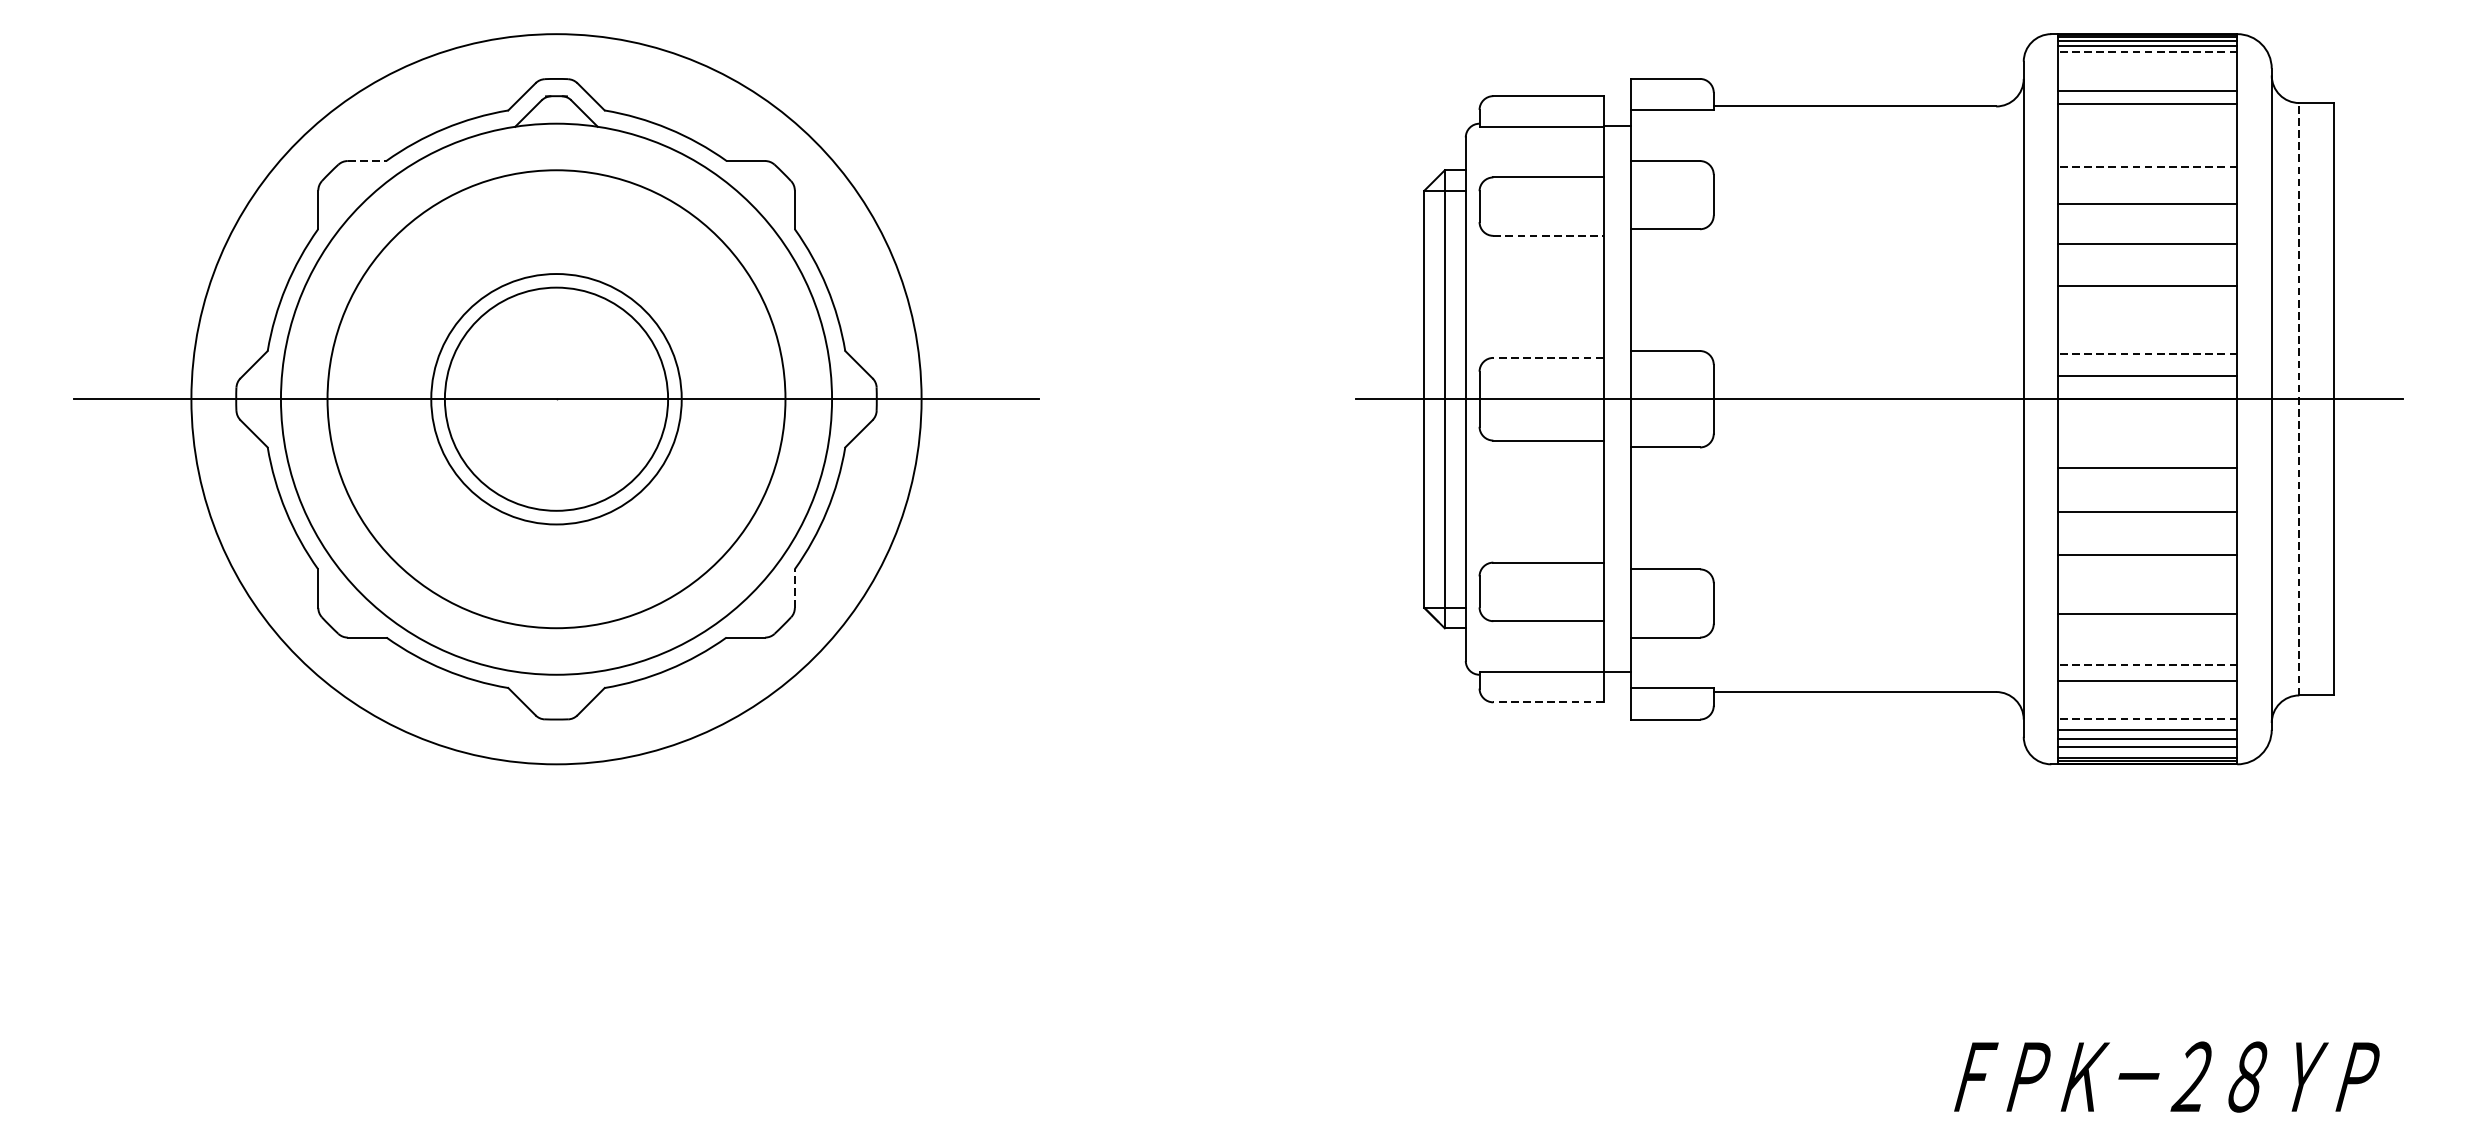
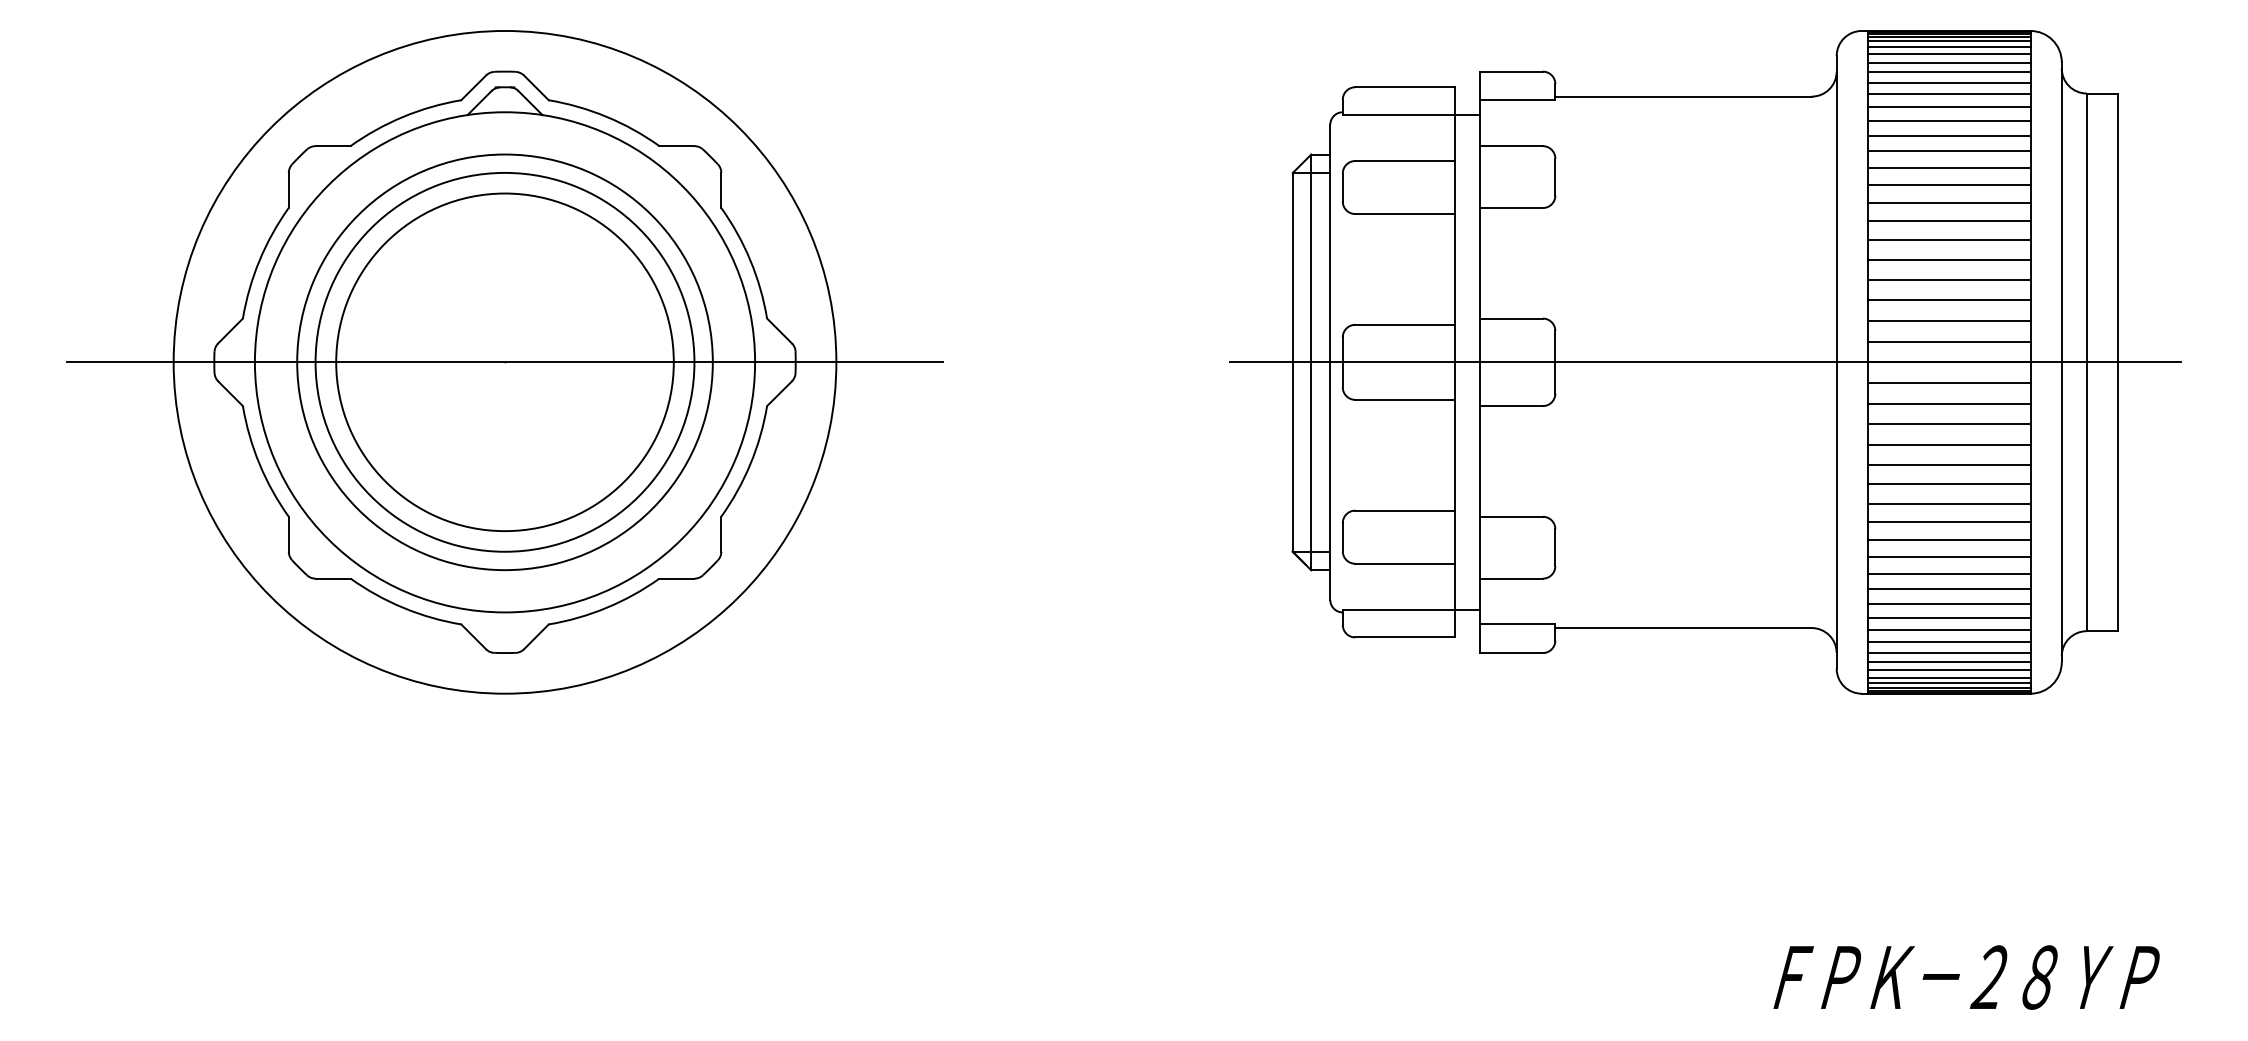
line: (2146, 52) -> (1948, 47), dashed -> solid
line: (2146, 60) -> (1948, 54), added
line: (2146, 68) -> (1948, 62), added
line: (2146, 79) -> (1948, 72), added
line: (2146, 118) -> (1948, 107), added
line: (2146, 132) -> (1948, 120), added
line: (2146, 149) -> (1948, 135), added
line: (367, 161) -> (333, 146), dashed -> solid
line: (2146, 166) -> (1948, 151), dashed -> solid
line: (2146, 184) -> (1948, 167), added
line: (2146, 223) -> (1948, 202), added
line: (1548, 236) -> (1405, 214), dashed -> solid
line: (2146, 264) -> (1948, 240), added
line: (2146, 307) -> (1948, 279), added
line: (2146, 331) -> (1948, 300), added
line: (2146, 353) -> (1948, 320), dashed -> solid
line: (1547, 357) -> (1404, 324), dashed -> solid
circle: (555, 398) -> (504, 361), size x1.67
circle: (555, 399) -> (504, 362), size x1.67
line: (2298, 399) -> (2086, 362), dashed -> solid
line: (2146, 422) -> (1948, 383), added
line: (2146, 444) -> (1948, 403), added
line: (2146, 489) -> (1948, 444), added
line: (2146, 533) -> (1948, 484), added
line: (2146, 575) -> (1948, 522), added
line: (795, 588) -> (721, 534), dashed -> solid
line: (2146, 594) -> (1948, 539), added
line: (2146, 631) -> (1948, 573), added
line: (2146, 649) -> (1948, 589), added
line: (2146, 664) -> (1948, 603), dashed -> solid
line: (2146, 694) -> (1948, 630), added
line: (1547, 702) -> (1404, 637), dashed -> solid
line: (2146, 707) -> (1948, 642), added
line: (2146, 718) -> (1948, 652), dashed -> solid
line: (2146, 753) -> (1948, 683), added

